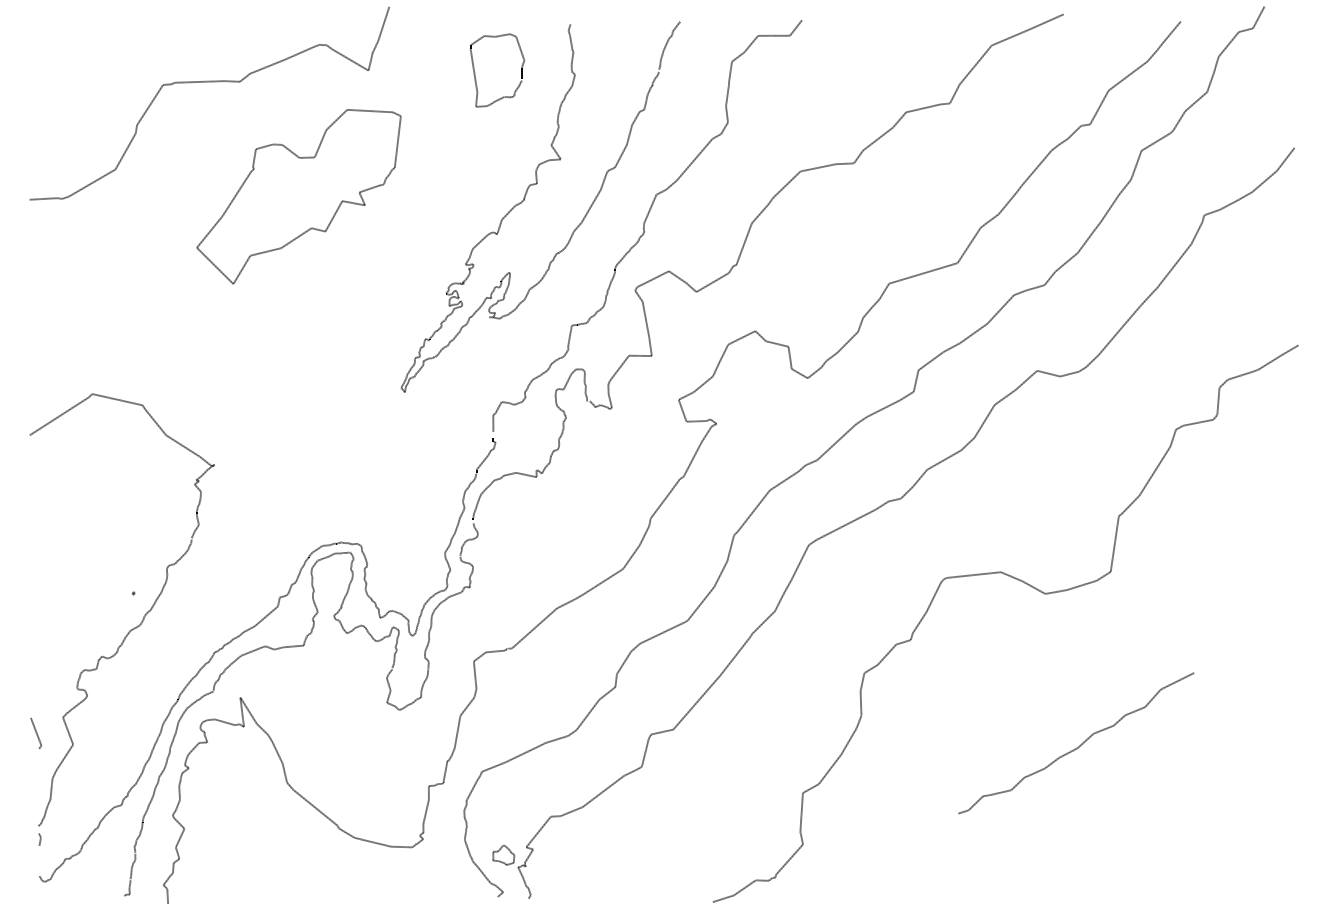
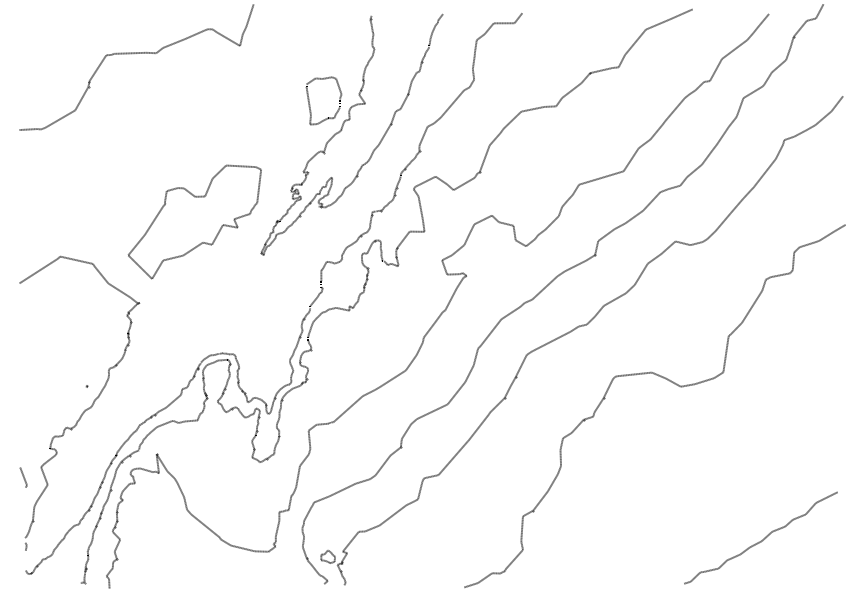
part: (476, 76) -> (310, 104), moved
part: (298, 195) -> (194, 221), moved
curve: (1078, 745) -> (762, 539), moved

